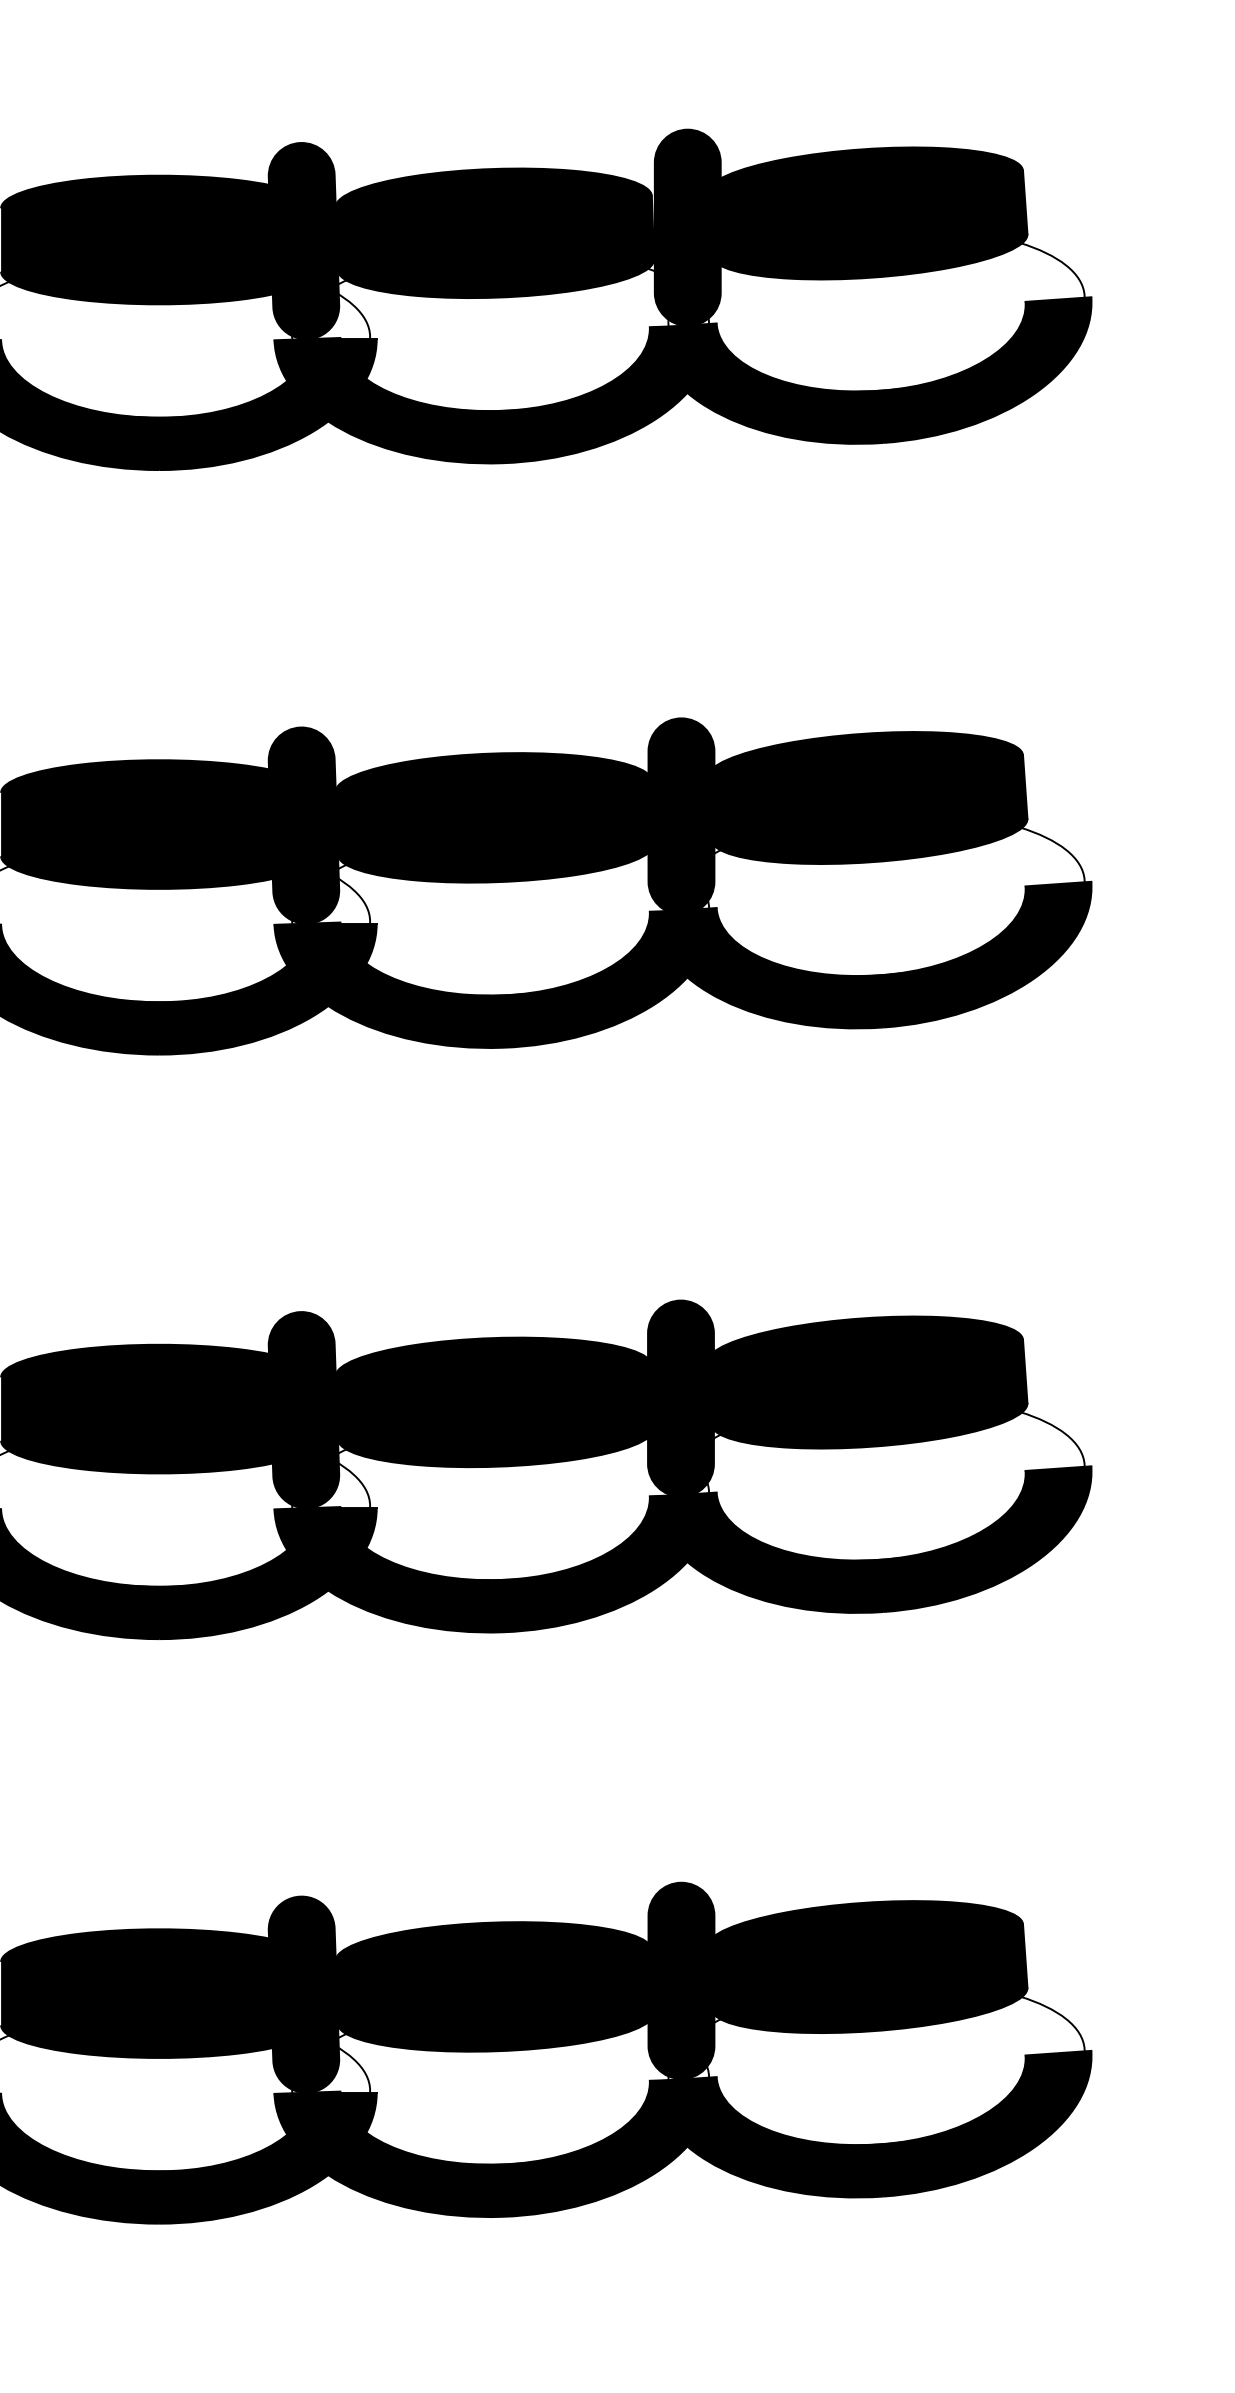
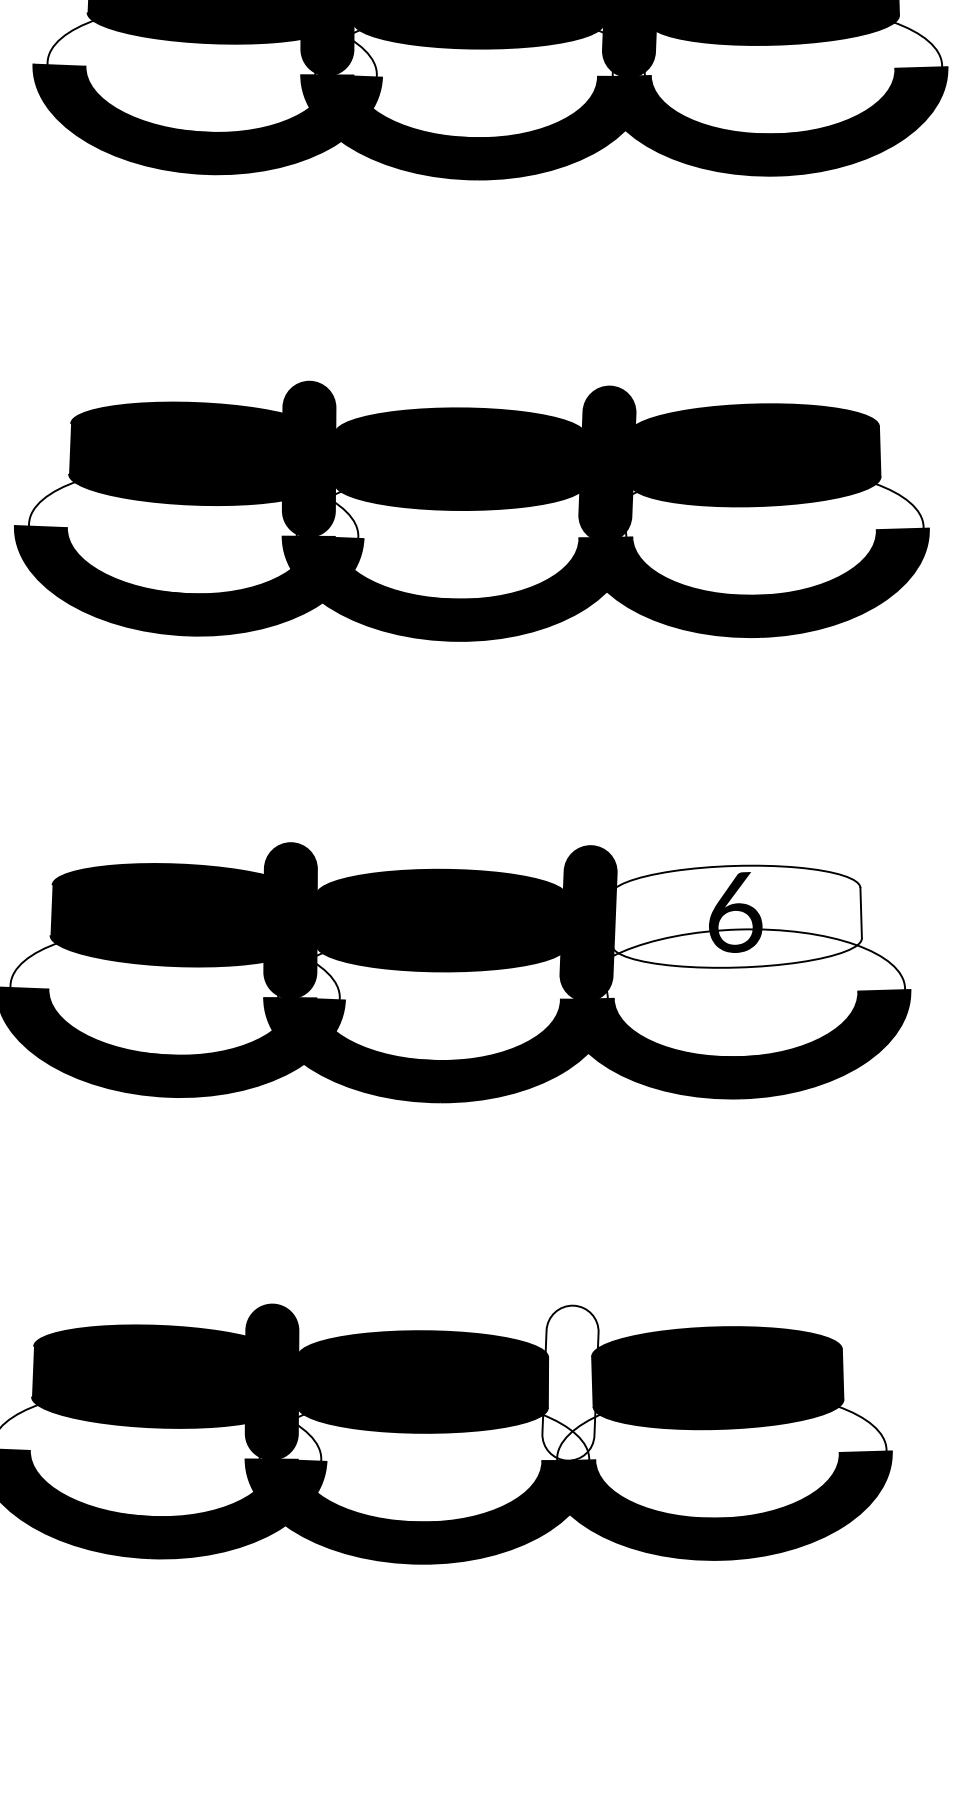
fill: (867, 1382) -> (736, 916), removed
fill: (681, 1980) -> (570, 1382), removed

